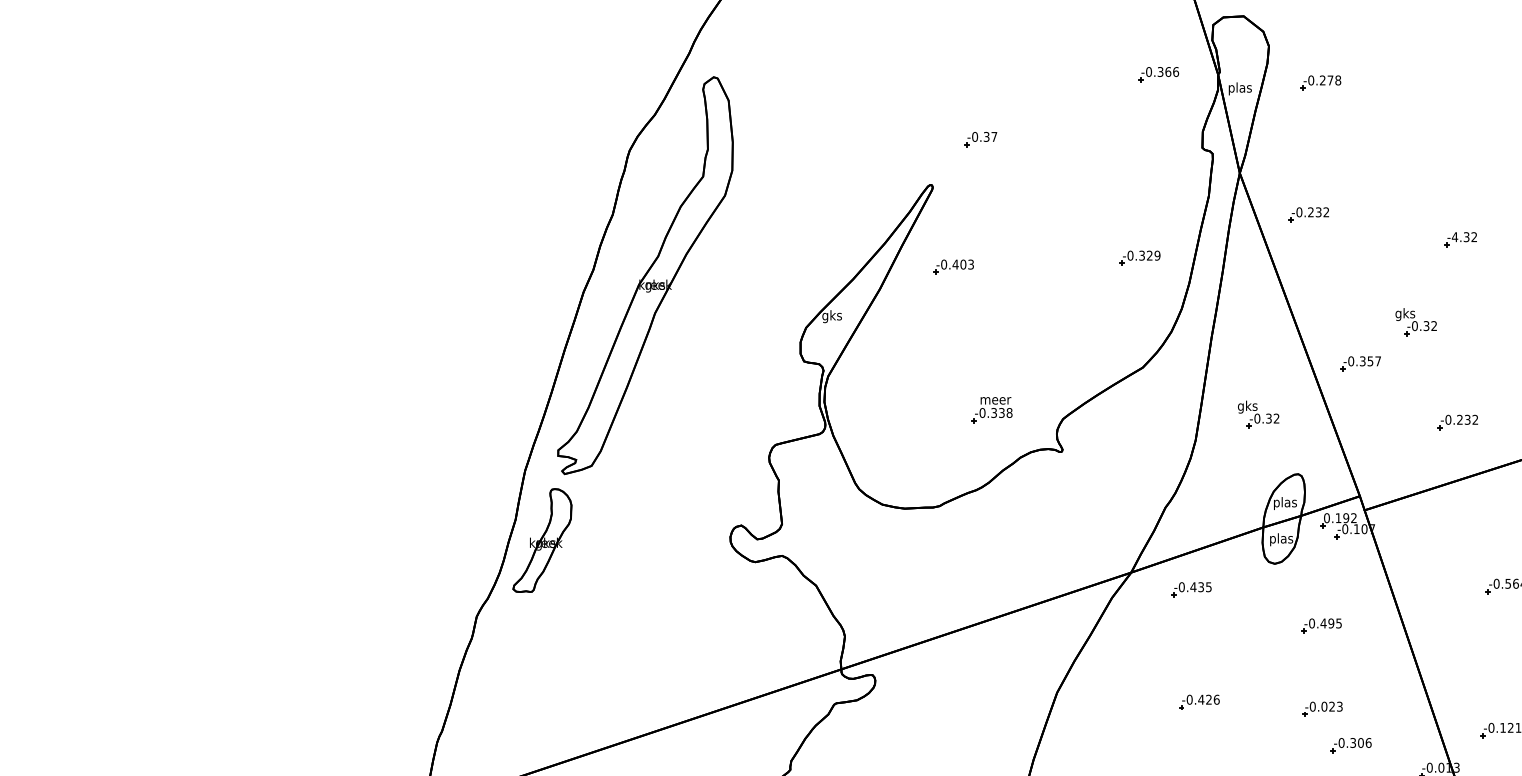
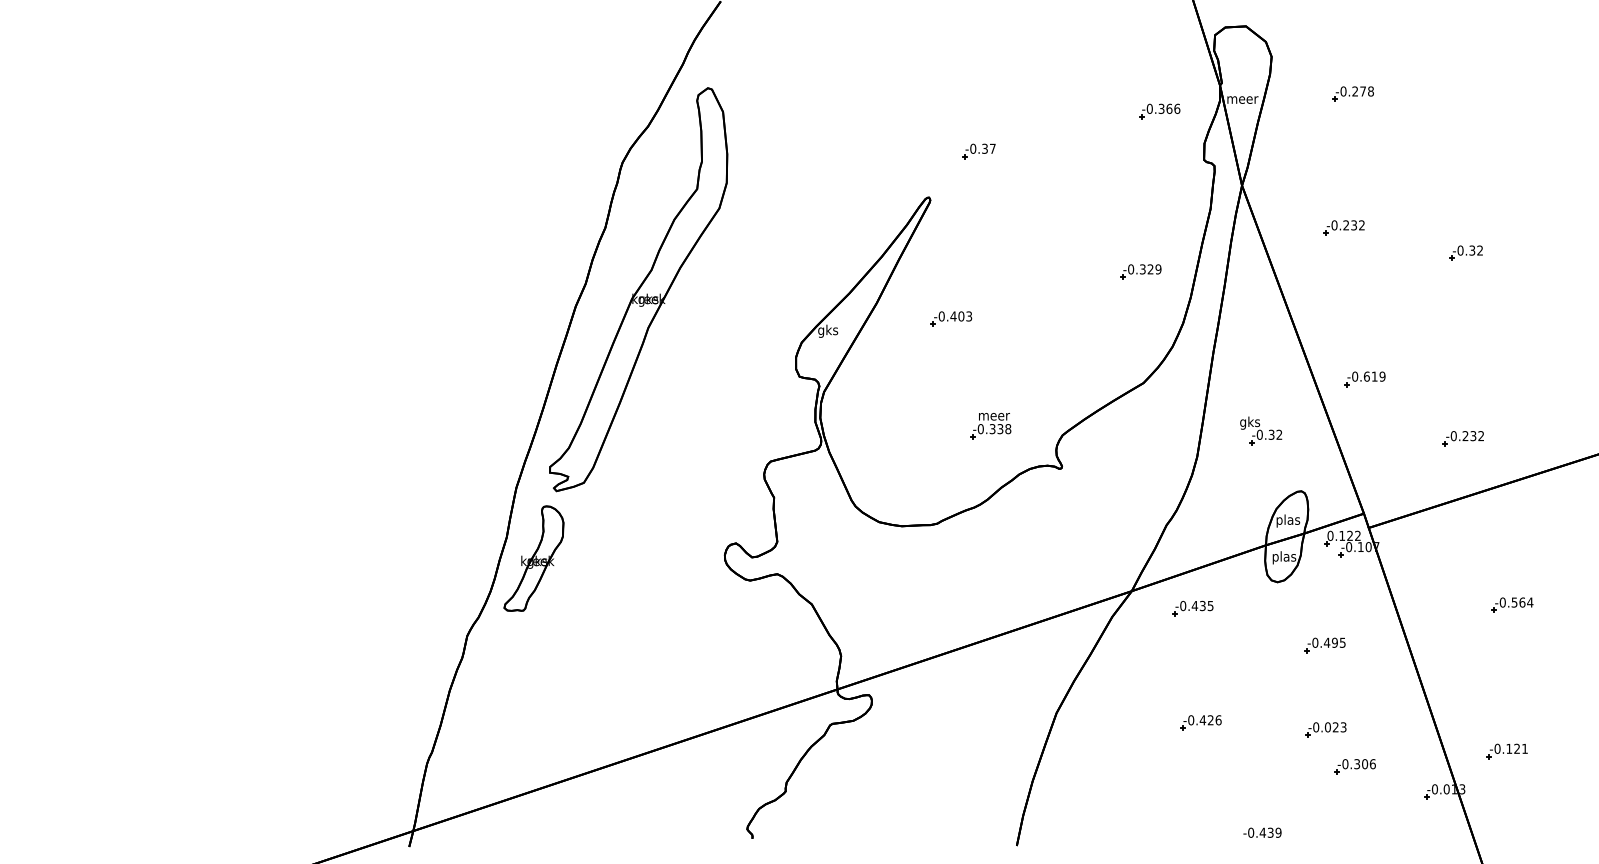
part: (1158, 74) -> (1159, 111), moved
part: (1320, 82) -> (1352, 93), moved
text: (1240, 88) -> (1242, 99), plas -> meer
part: (1308, 214) -> (1343, 227), moved
text: (1454, 237) -> (1460, 250), -4.32 -> -0.32
part: (953, 266) -> (951, 318), moved
part: (1416, 321) -> (1421, 336), removed
text: (1370, 361) -> (1374, 376), -0.357 -> -0.619
text: (1346, 517) -> (1350, 535), 0.192 -> 0.122

